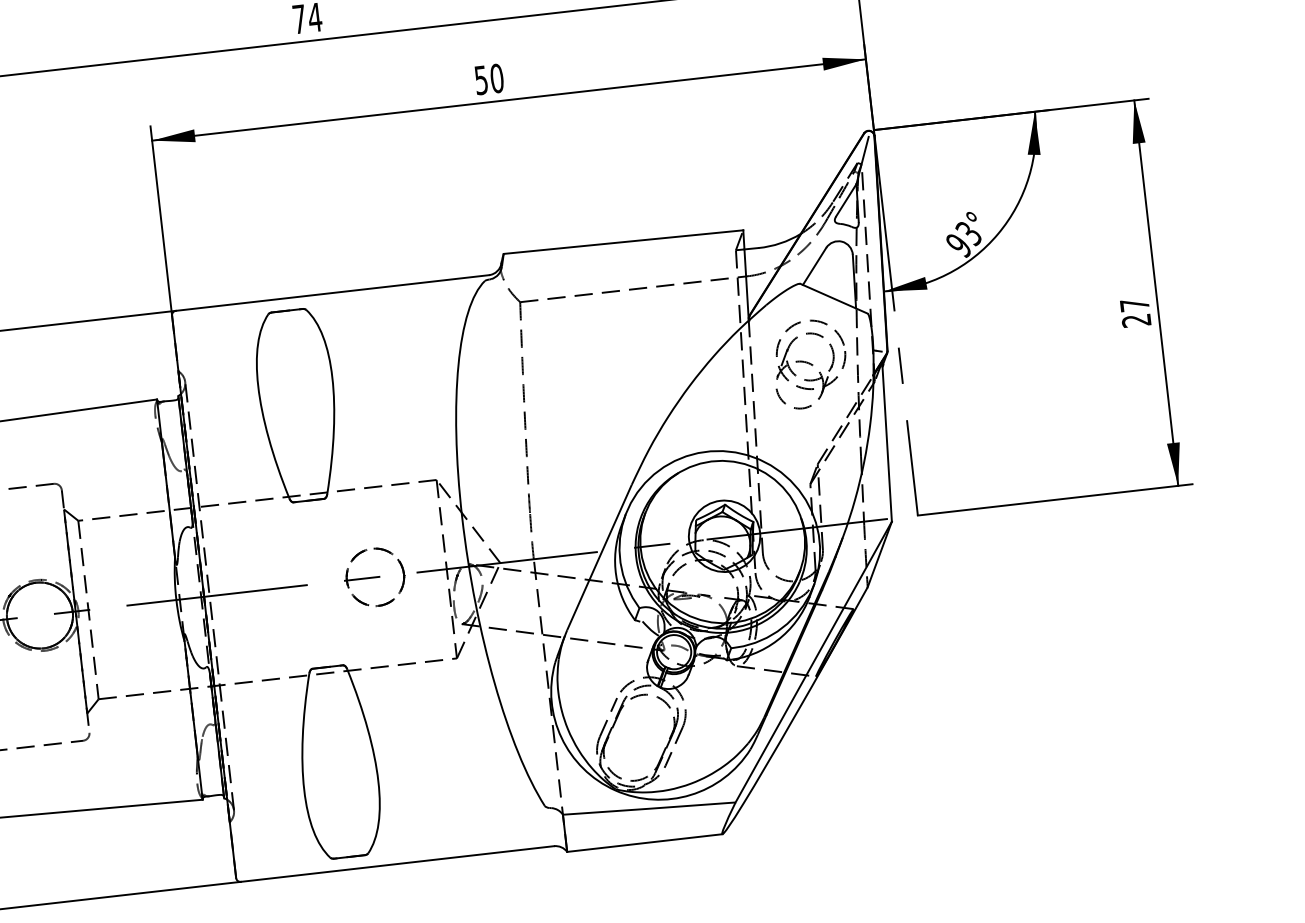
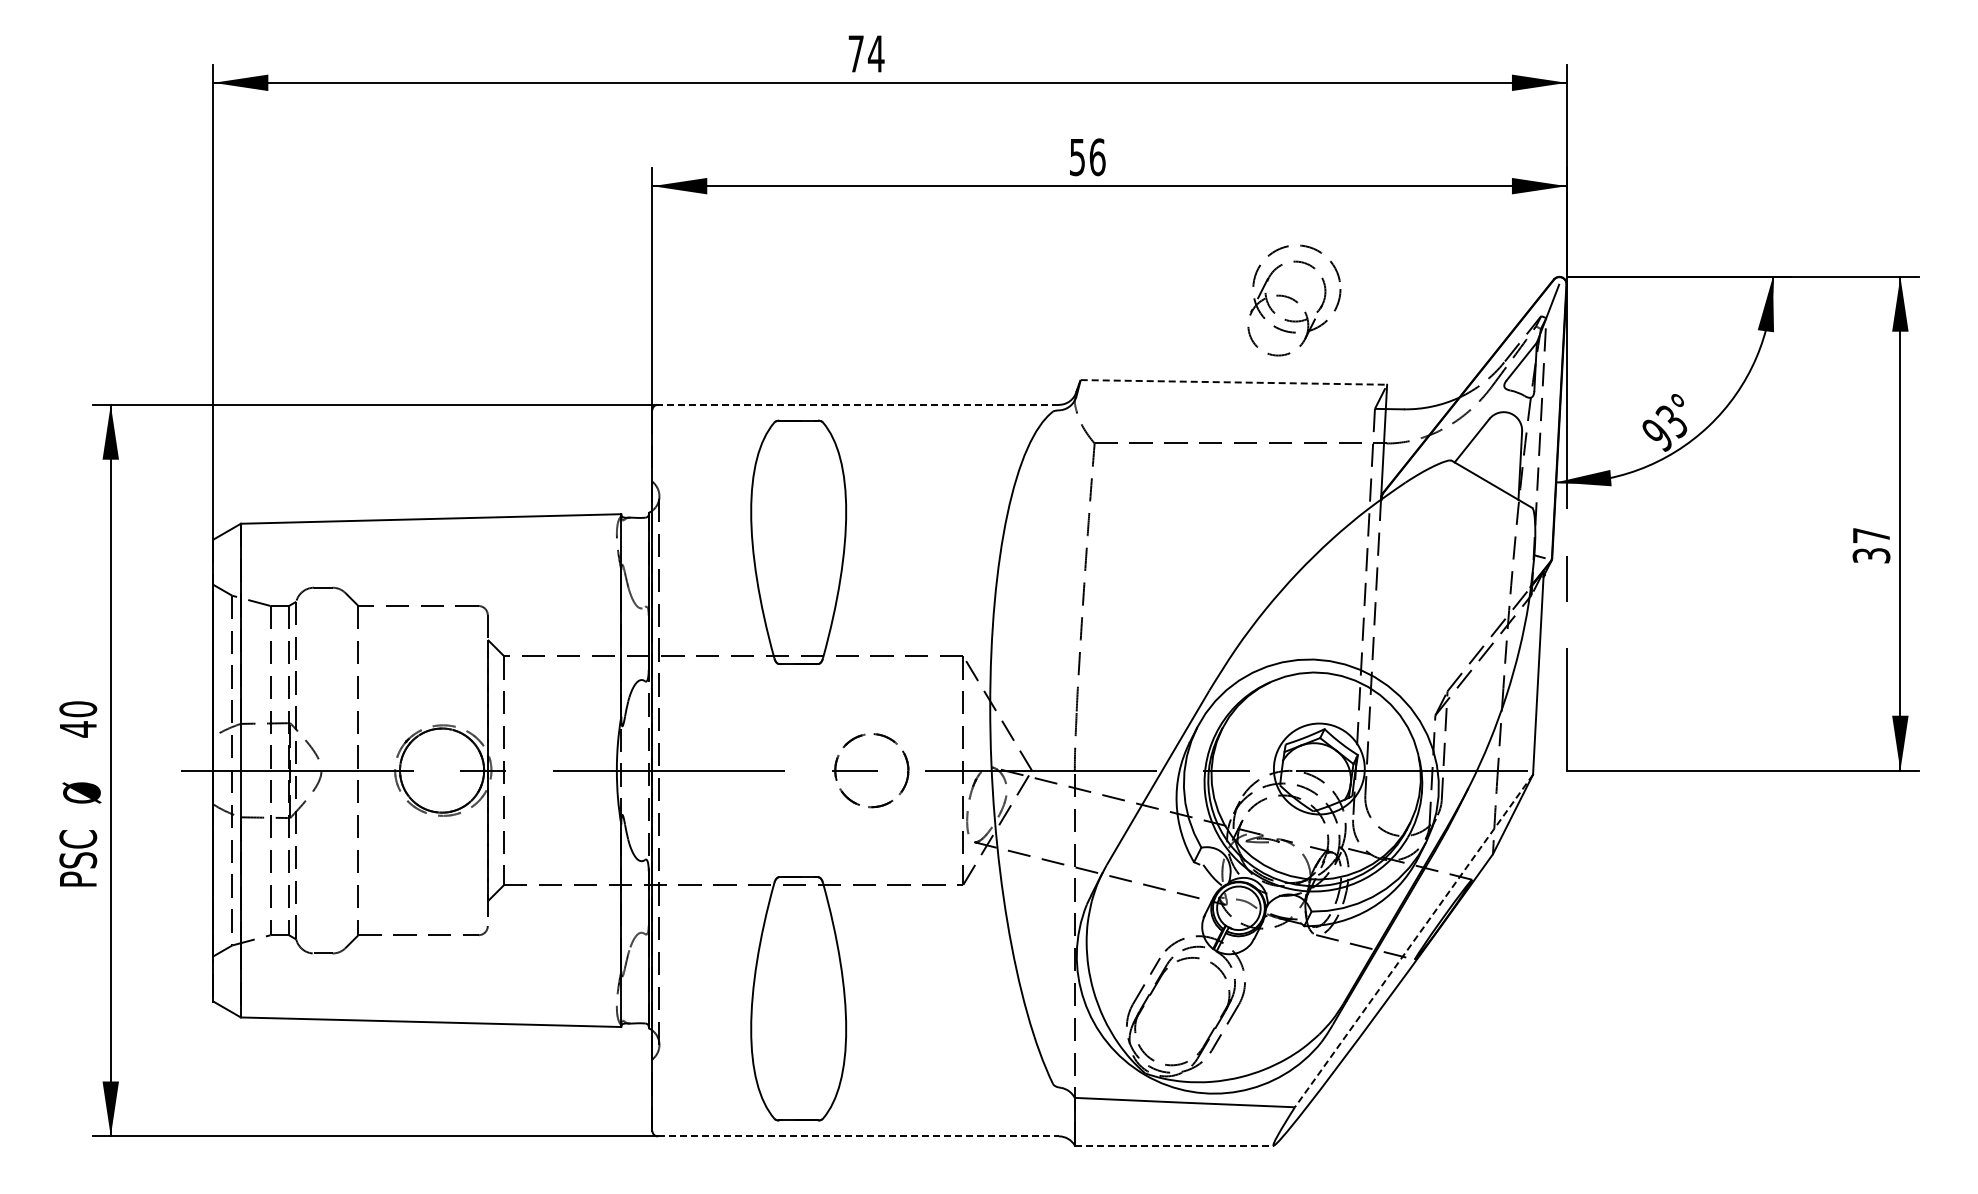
text: (496, 77) -> (1097, 156), 50 -> 56
line: (623, 242) -> (1234, 382), solid -> dashed
line: (332, 292) -> (858, 404), solid -> dashed
text: (1136, 320) -> (1871, 555), 27 -> 37
part: (810, 364) -> (1294, 300), moved
line: (813, 661) -> (1413, 940), solid -> dashed
line: (644, 843) -> (1174, 1145), solid -> dashed
line: (397, 864) -> (858, 1136), solid -> dashed

